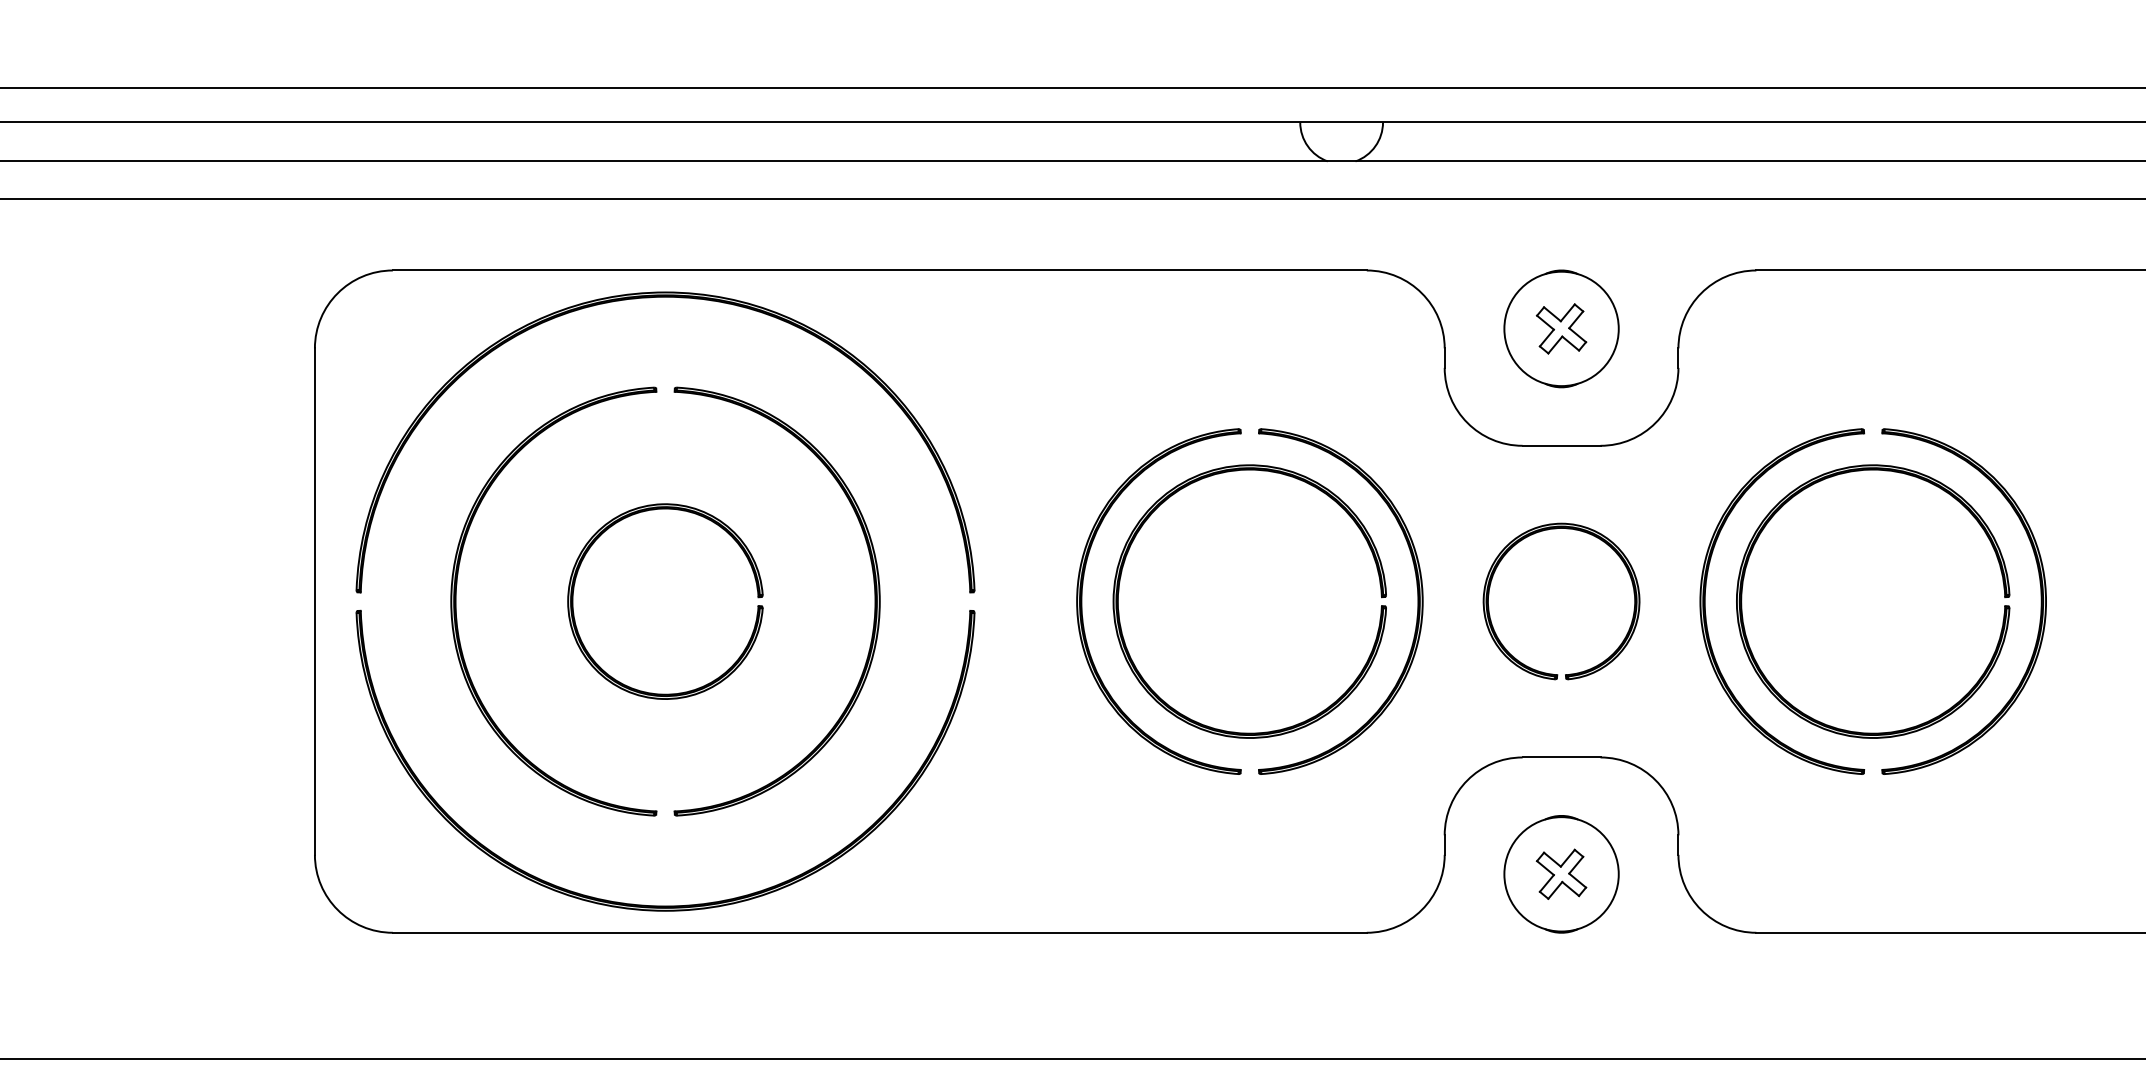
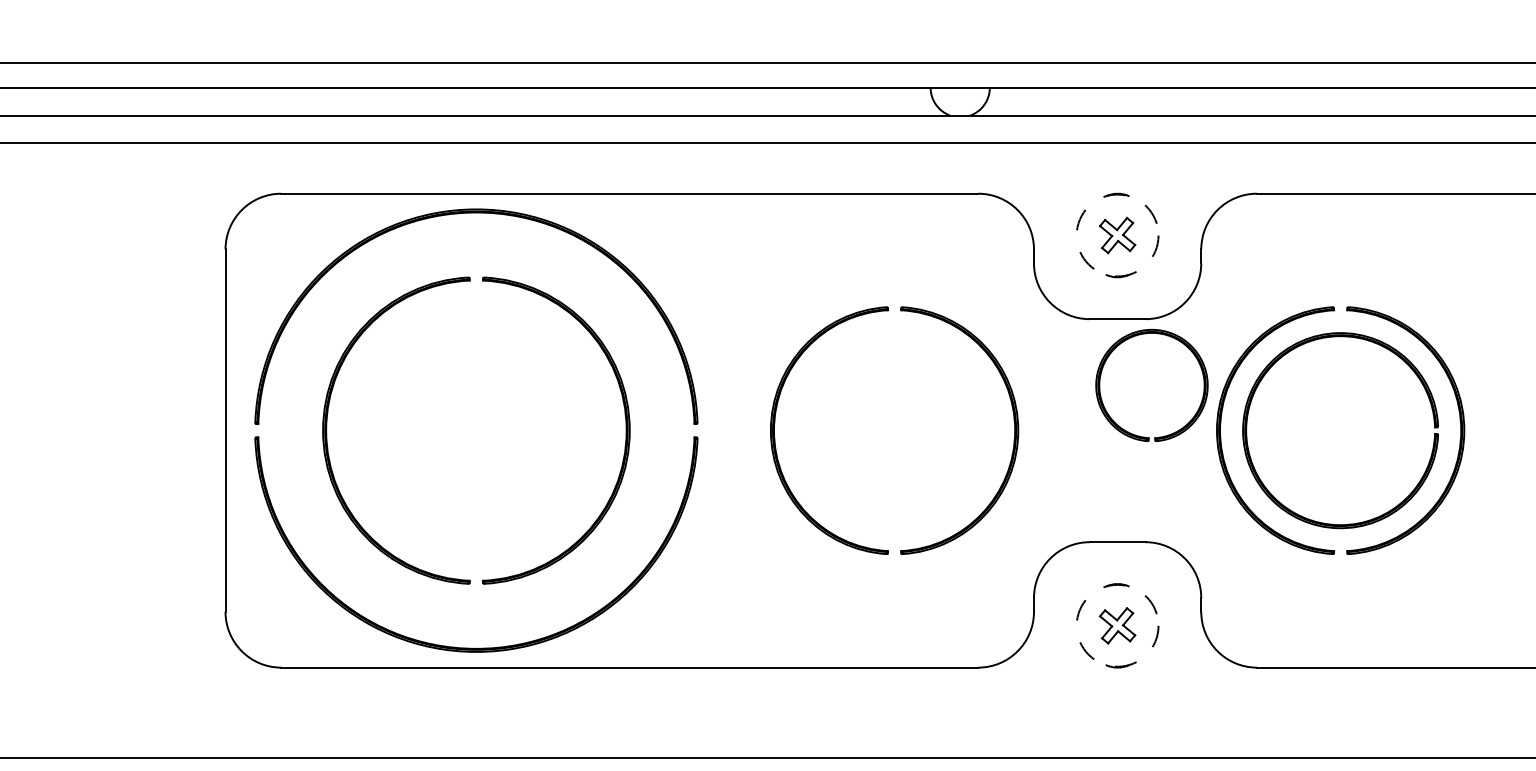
circle: (1561, 328) -> (1117, 235), solid -> dashed
part: (654, 510) -> (468, 365), removed
part: (1540, 532) -> (1136, 336), moved
part: (1125, 561) -> (805, 401), removed
circle: (1561, 874) -> (1117, 625), solid -> dashed

